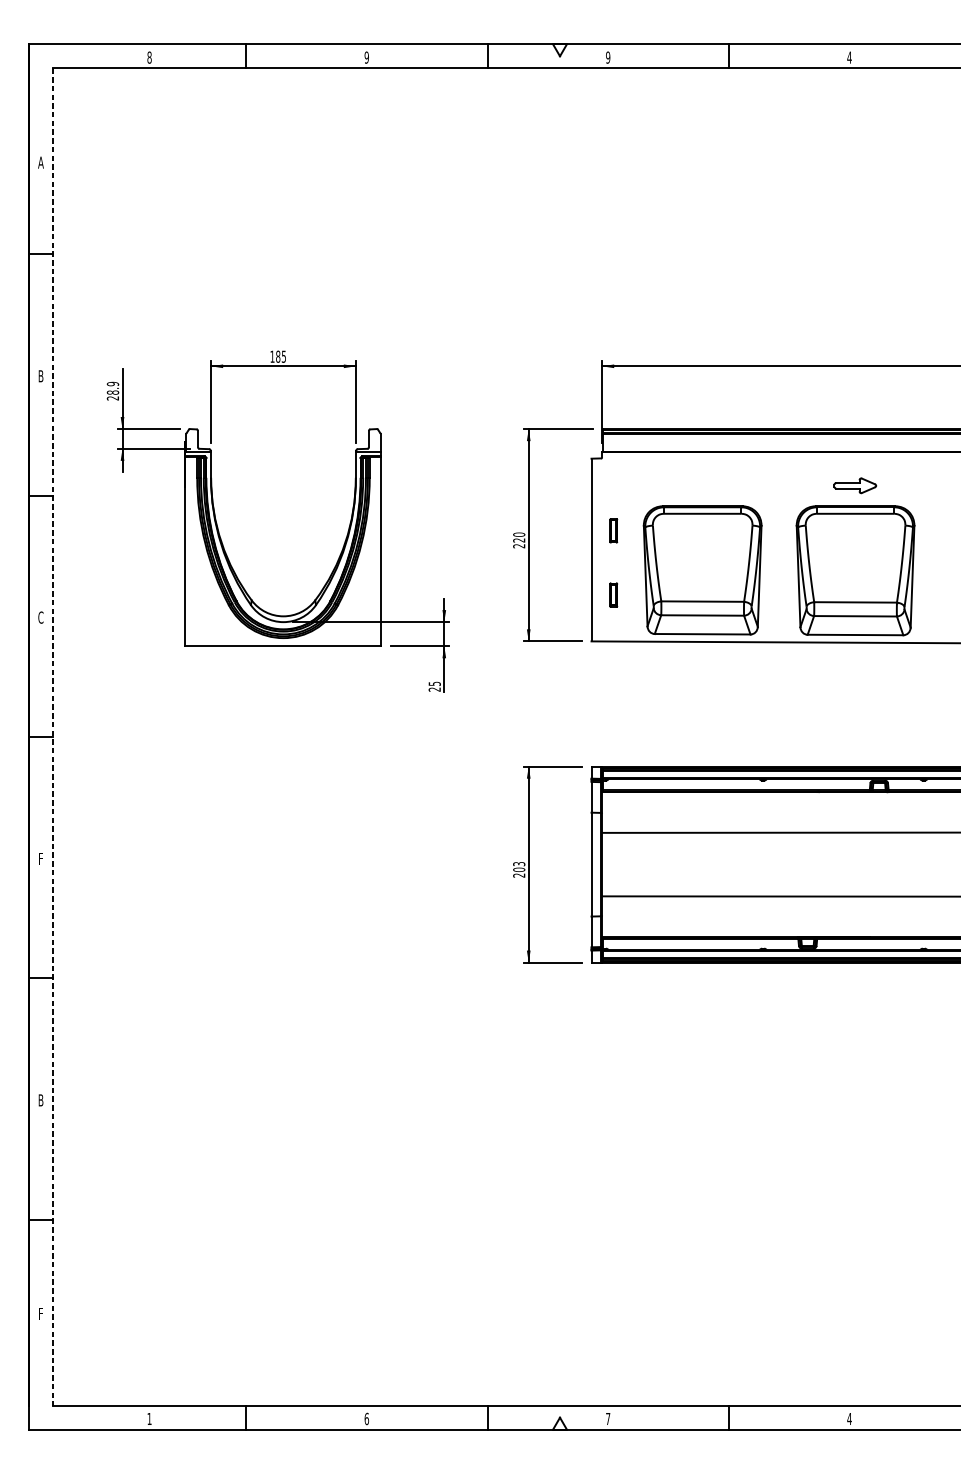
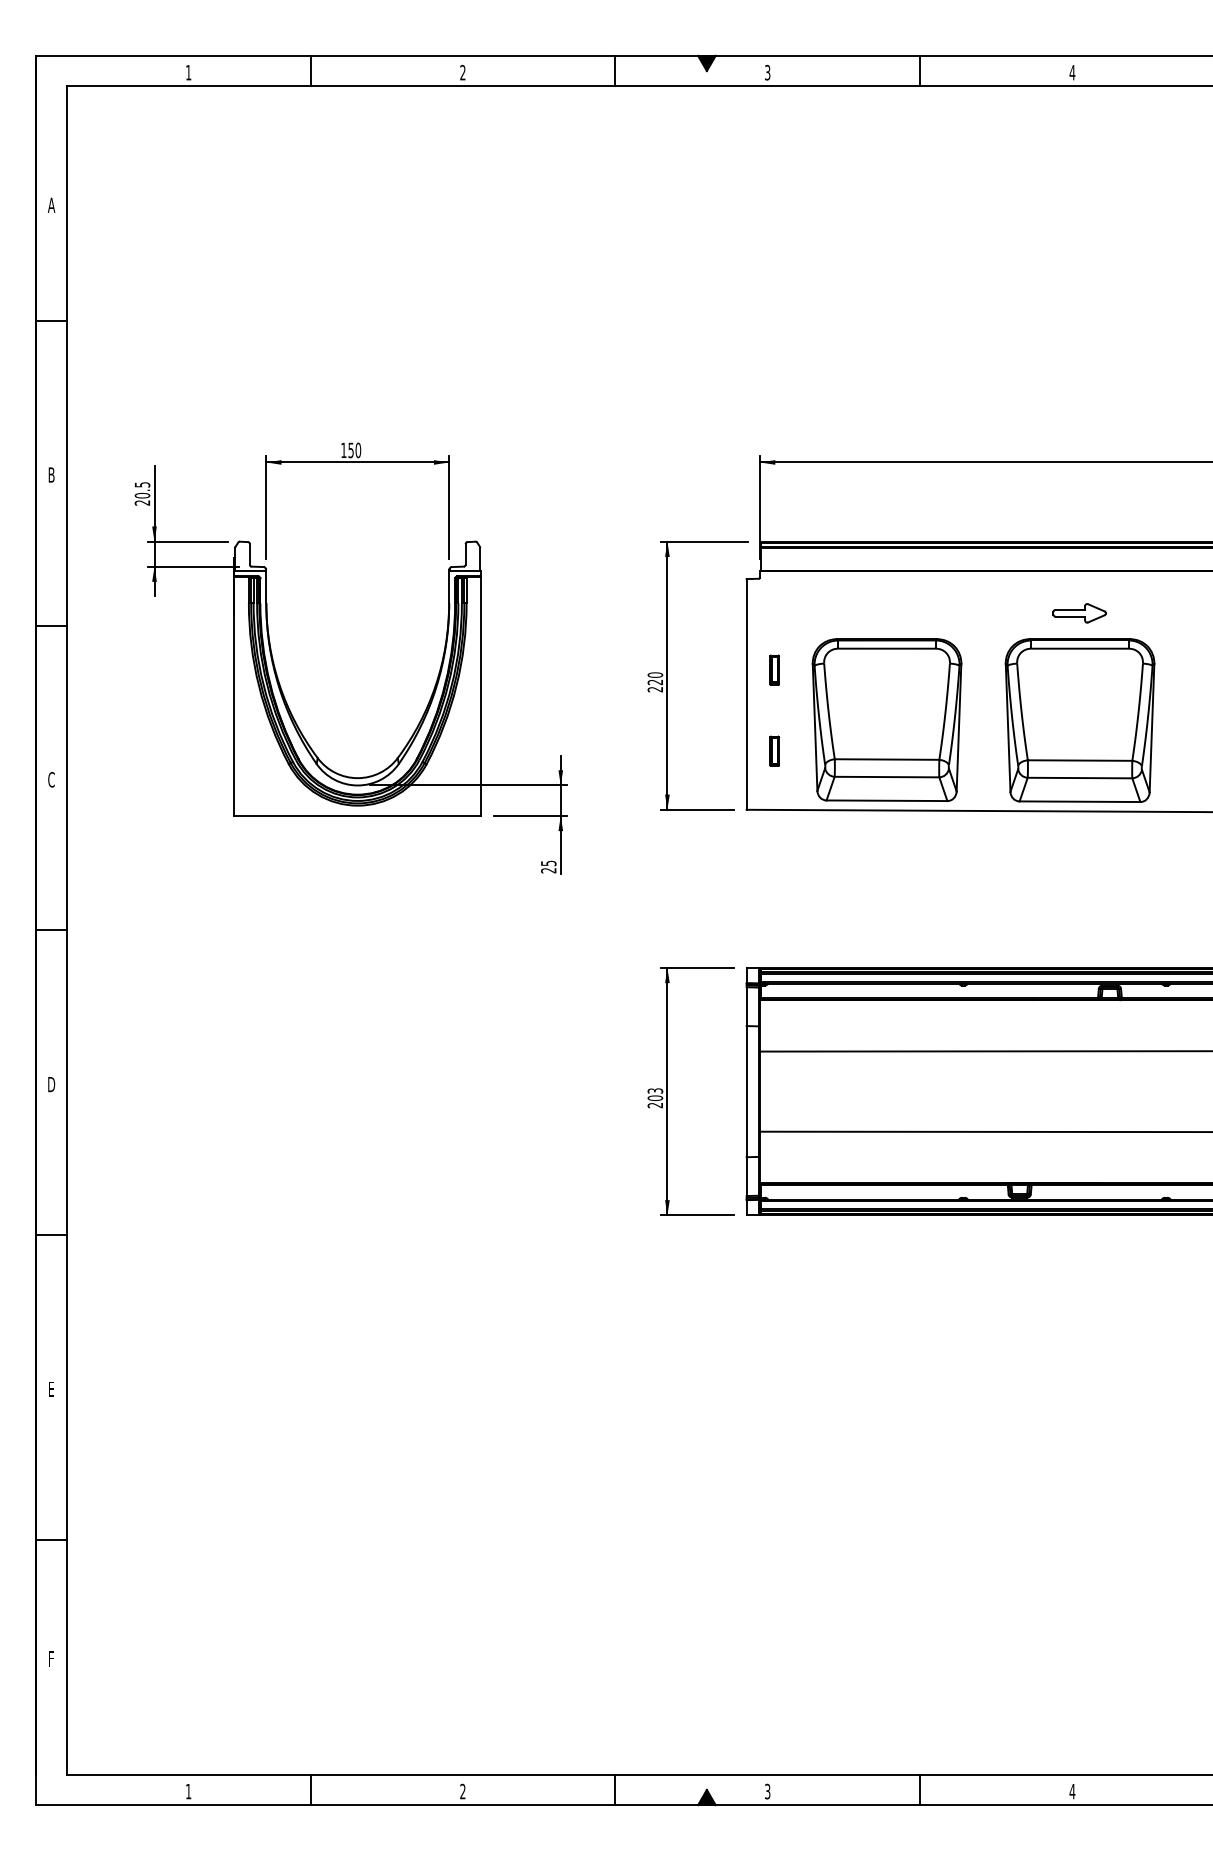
fill: (559, 50) -> (706, 63), added
text: (149, 57) -> (188, 72), 8 -> 1
text: (366, 57) -> (462, 72), 9 -> 2
text: (608, 57) -> (767, 72), 9 -> 3
text: (280, 356) -> (354, 450), 185 -> 150
text: (112, 388) -> (141, 490), 28.9 -> 20.5
line: (52, 737) -> (66, 930), dashed -> solid
text: (40, 858) -> (51, 1084), F -> D
text: (40, 1099) -> (51, 1388), B -> E
text: (366, 1418) -> (462, 1791), 6 -> 2
text: (608, 1418) -> (767, 1791), 7 -> 3
fill: (559, 1423) -> (706, 1797), added

